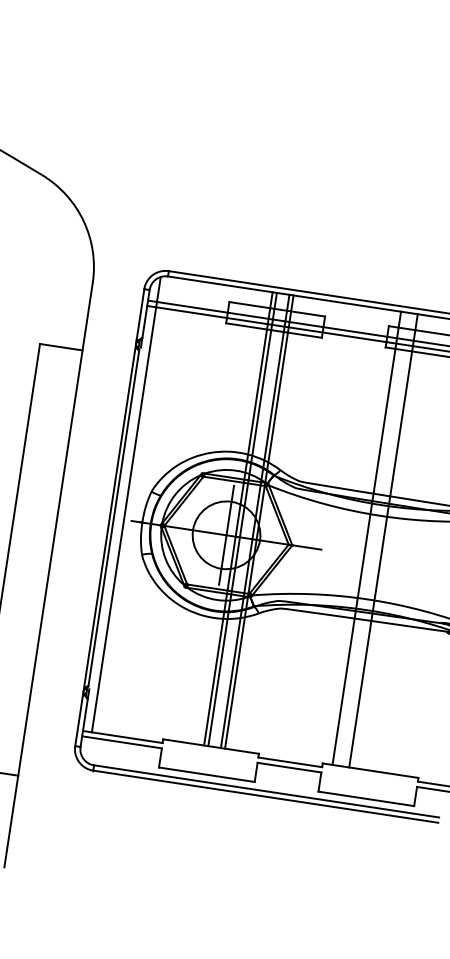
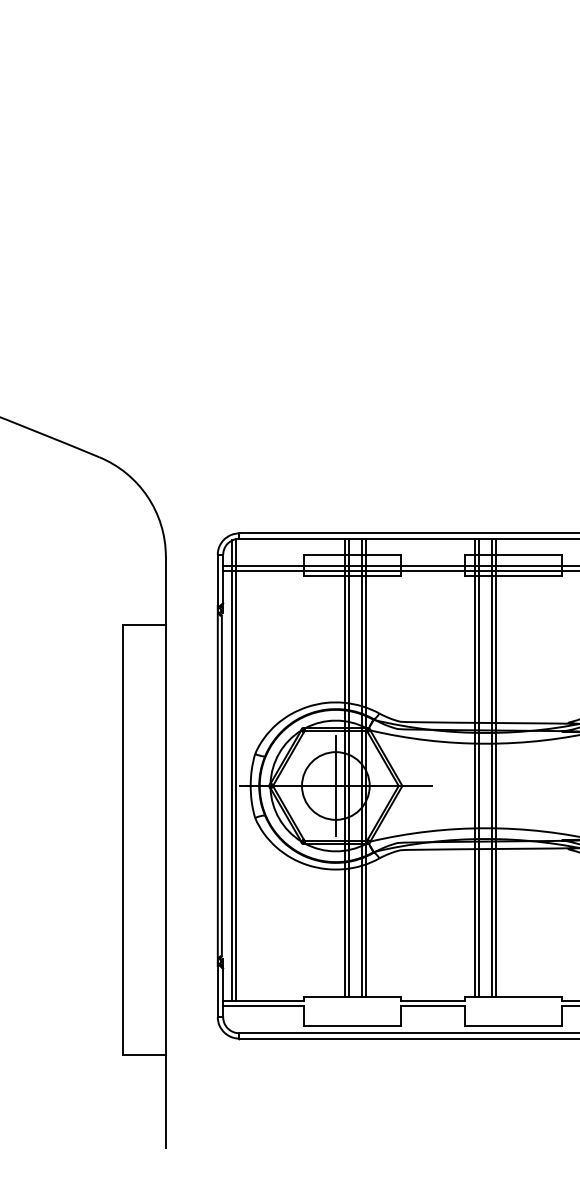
line: (130, 504) -> (236, 769), added
line: (371, 538) -> (479, 767), added
line: (388, 541) -> (496, 767), added

